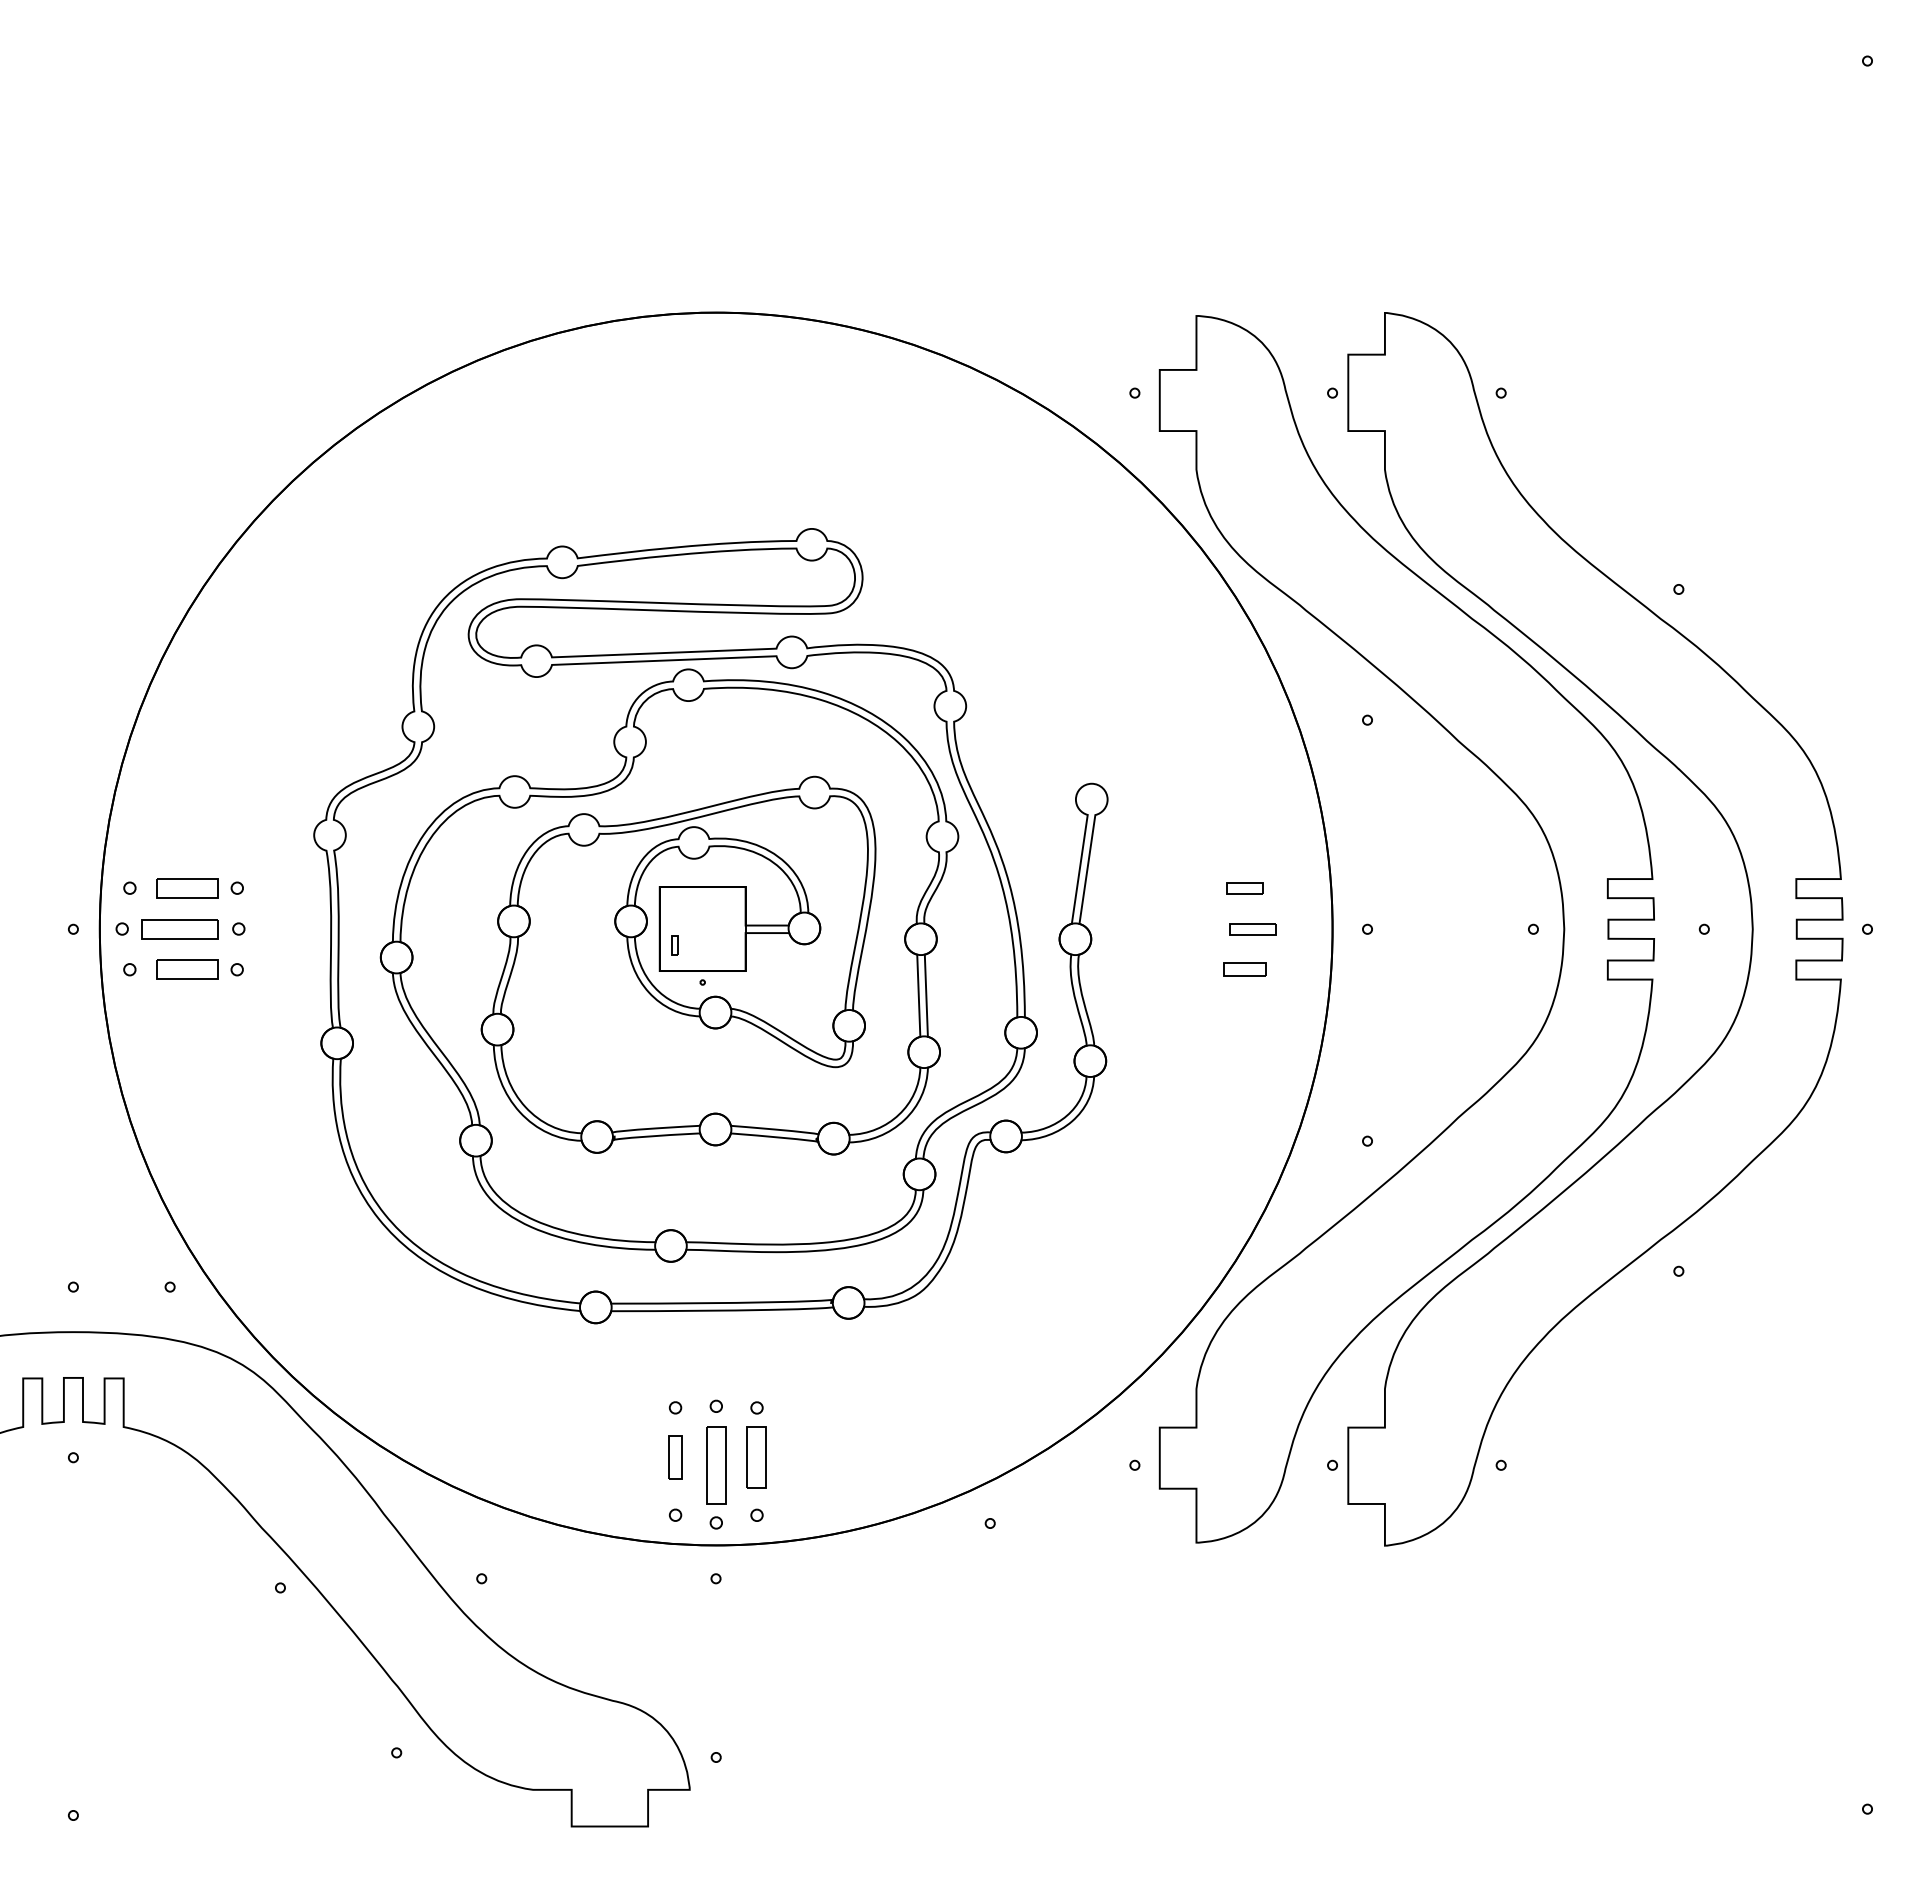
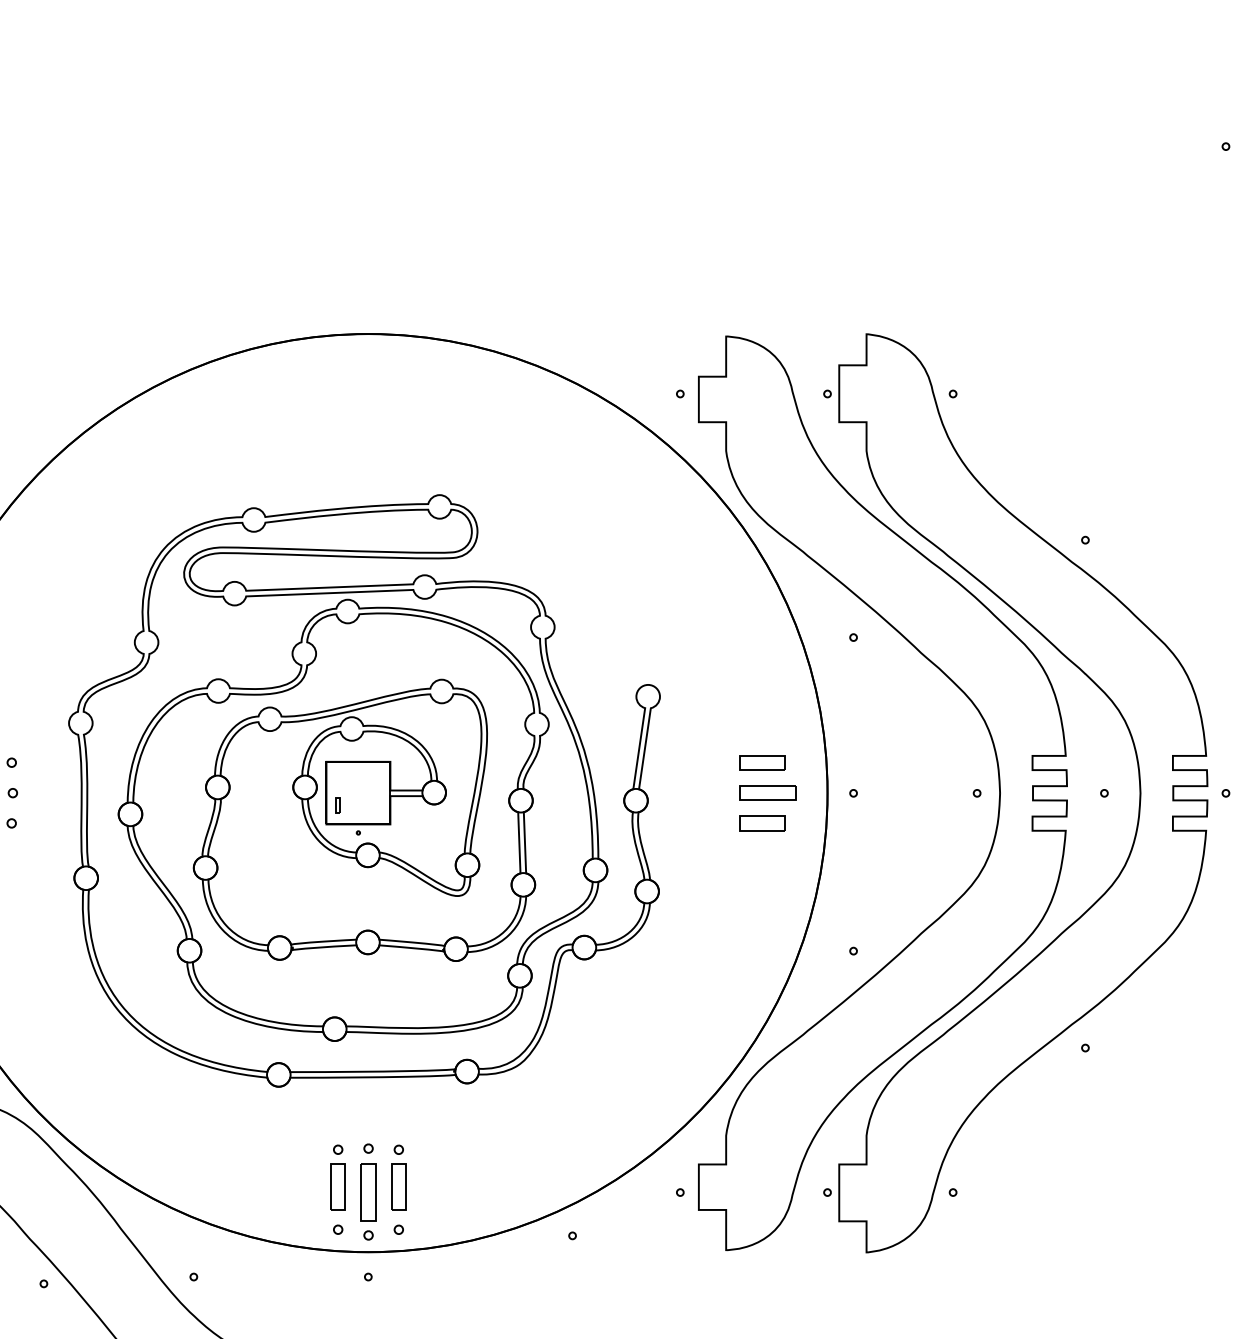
part: (1244, 888) -> (761, 762), size x1.67
part: (1252, 929) -> (767, 793), size x1.67
part: (1244, 969) -> (761, 823), size x1.43
part: (675, 1457) -> (338, 1186), size x1.43

